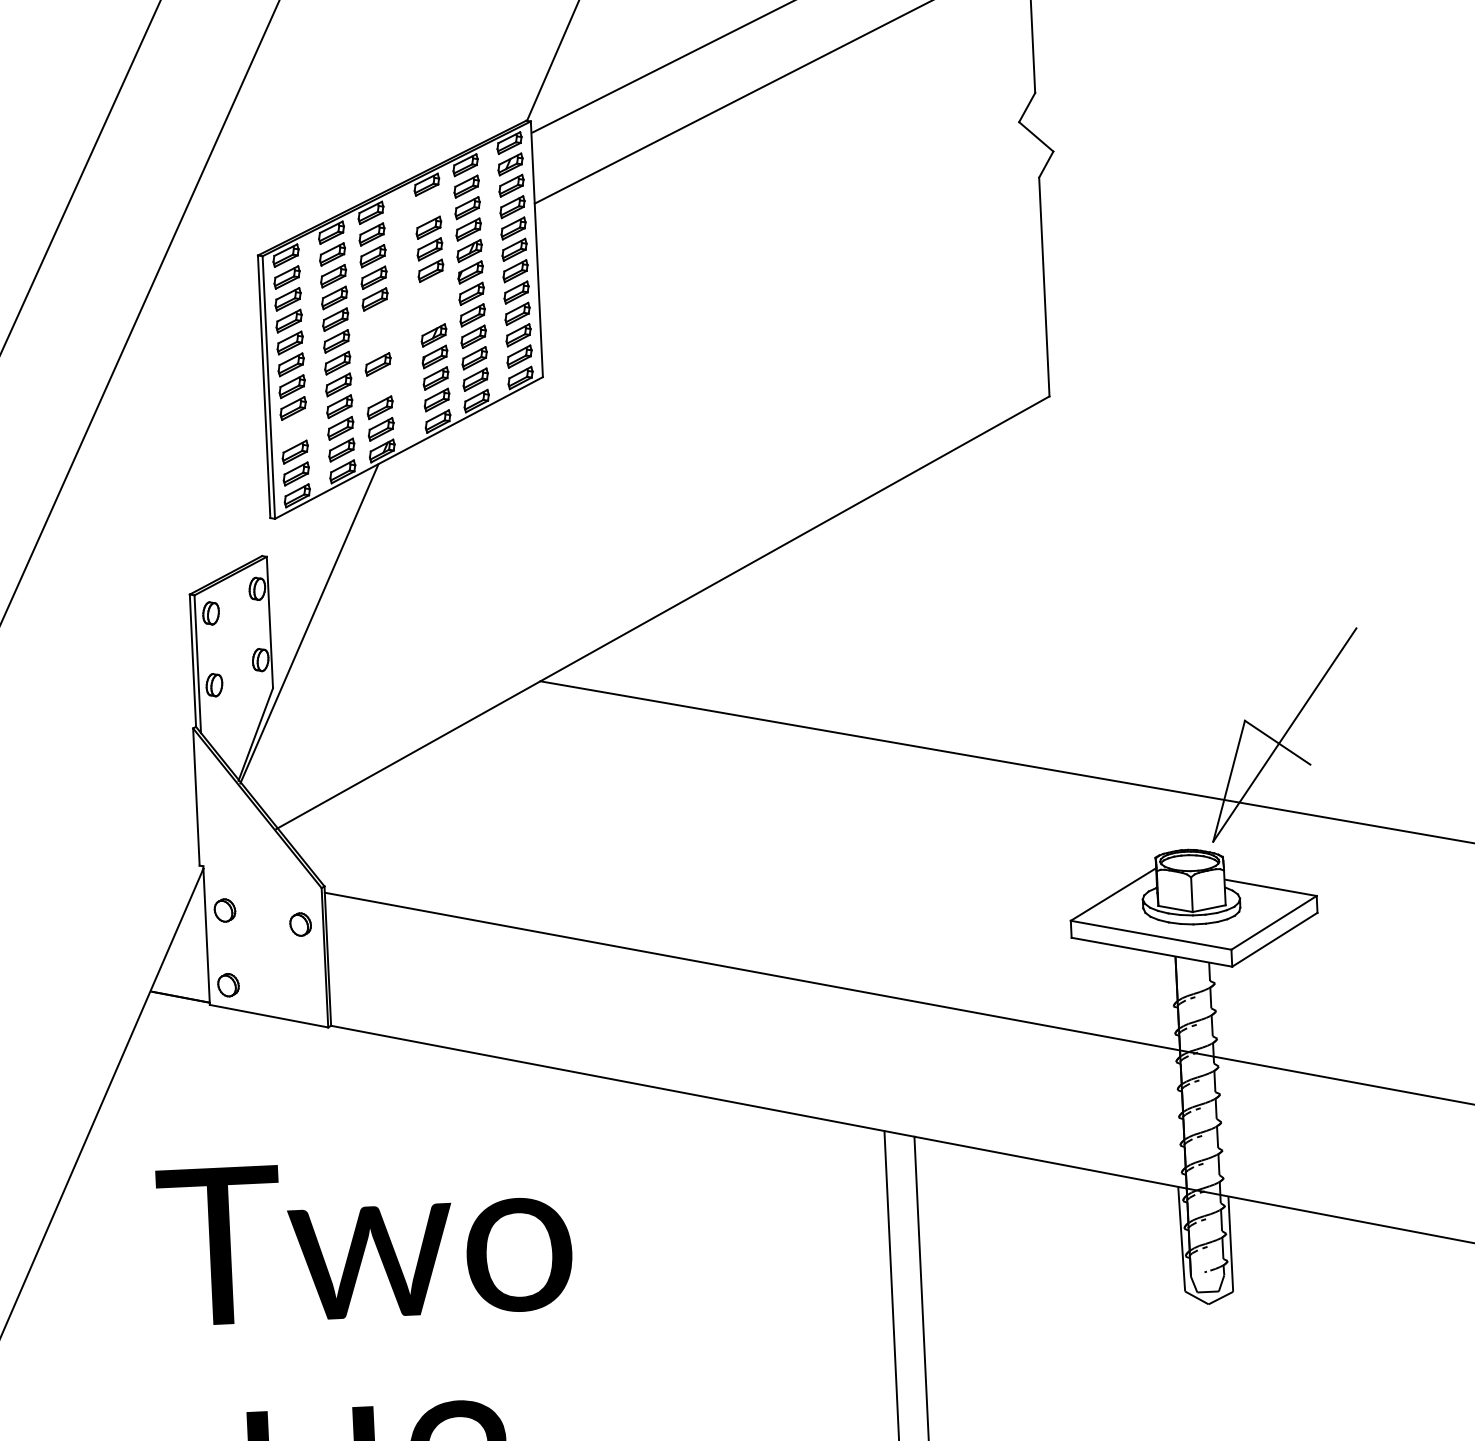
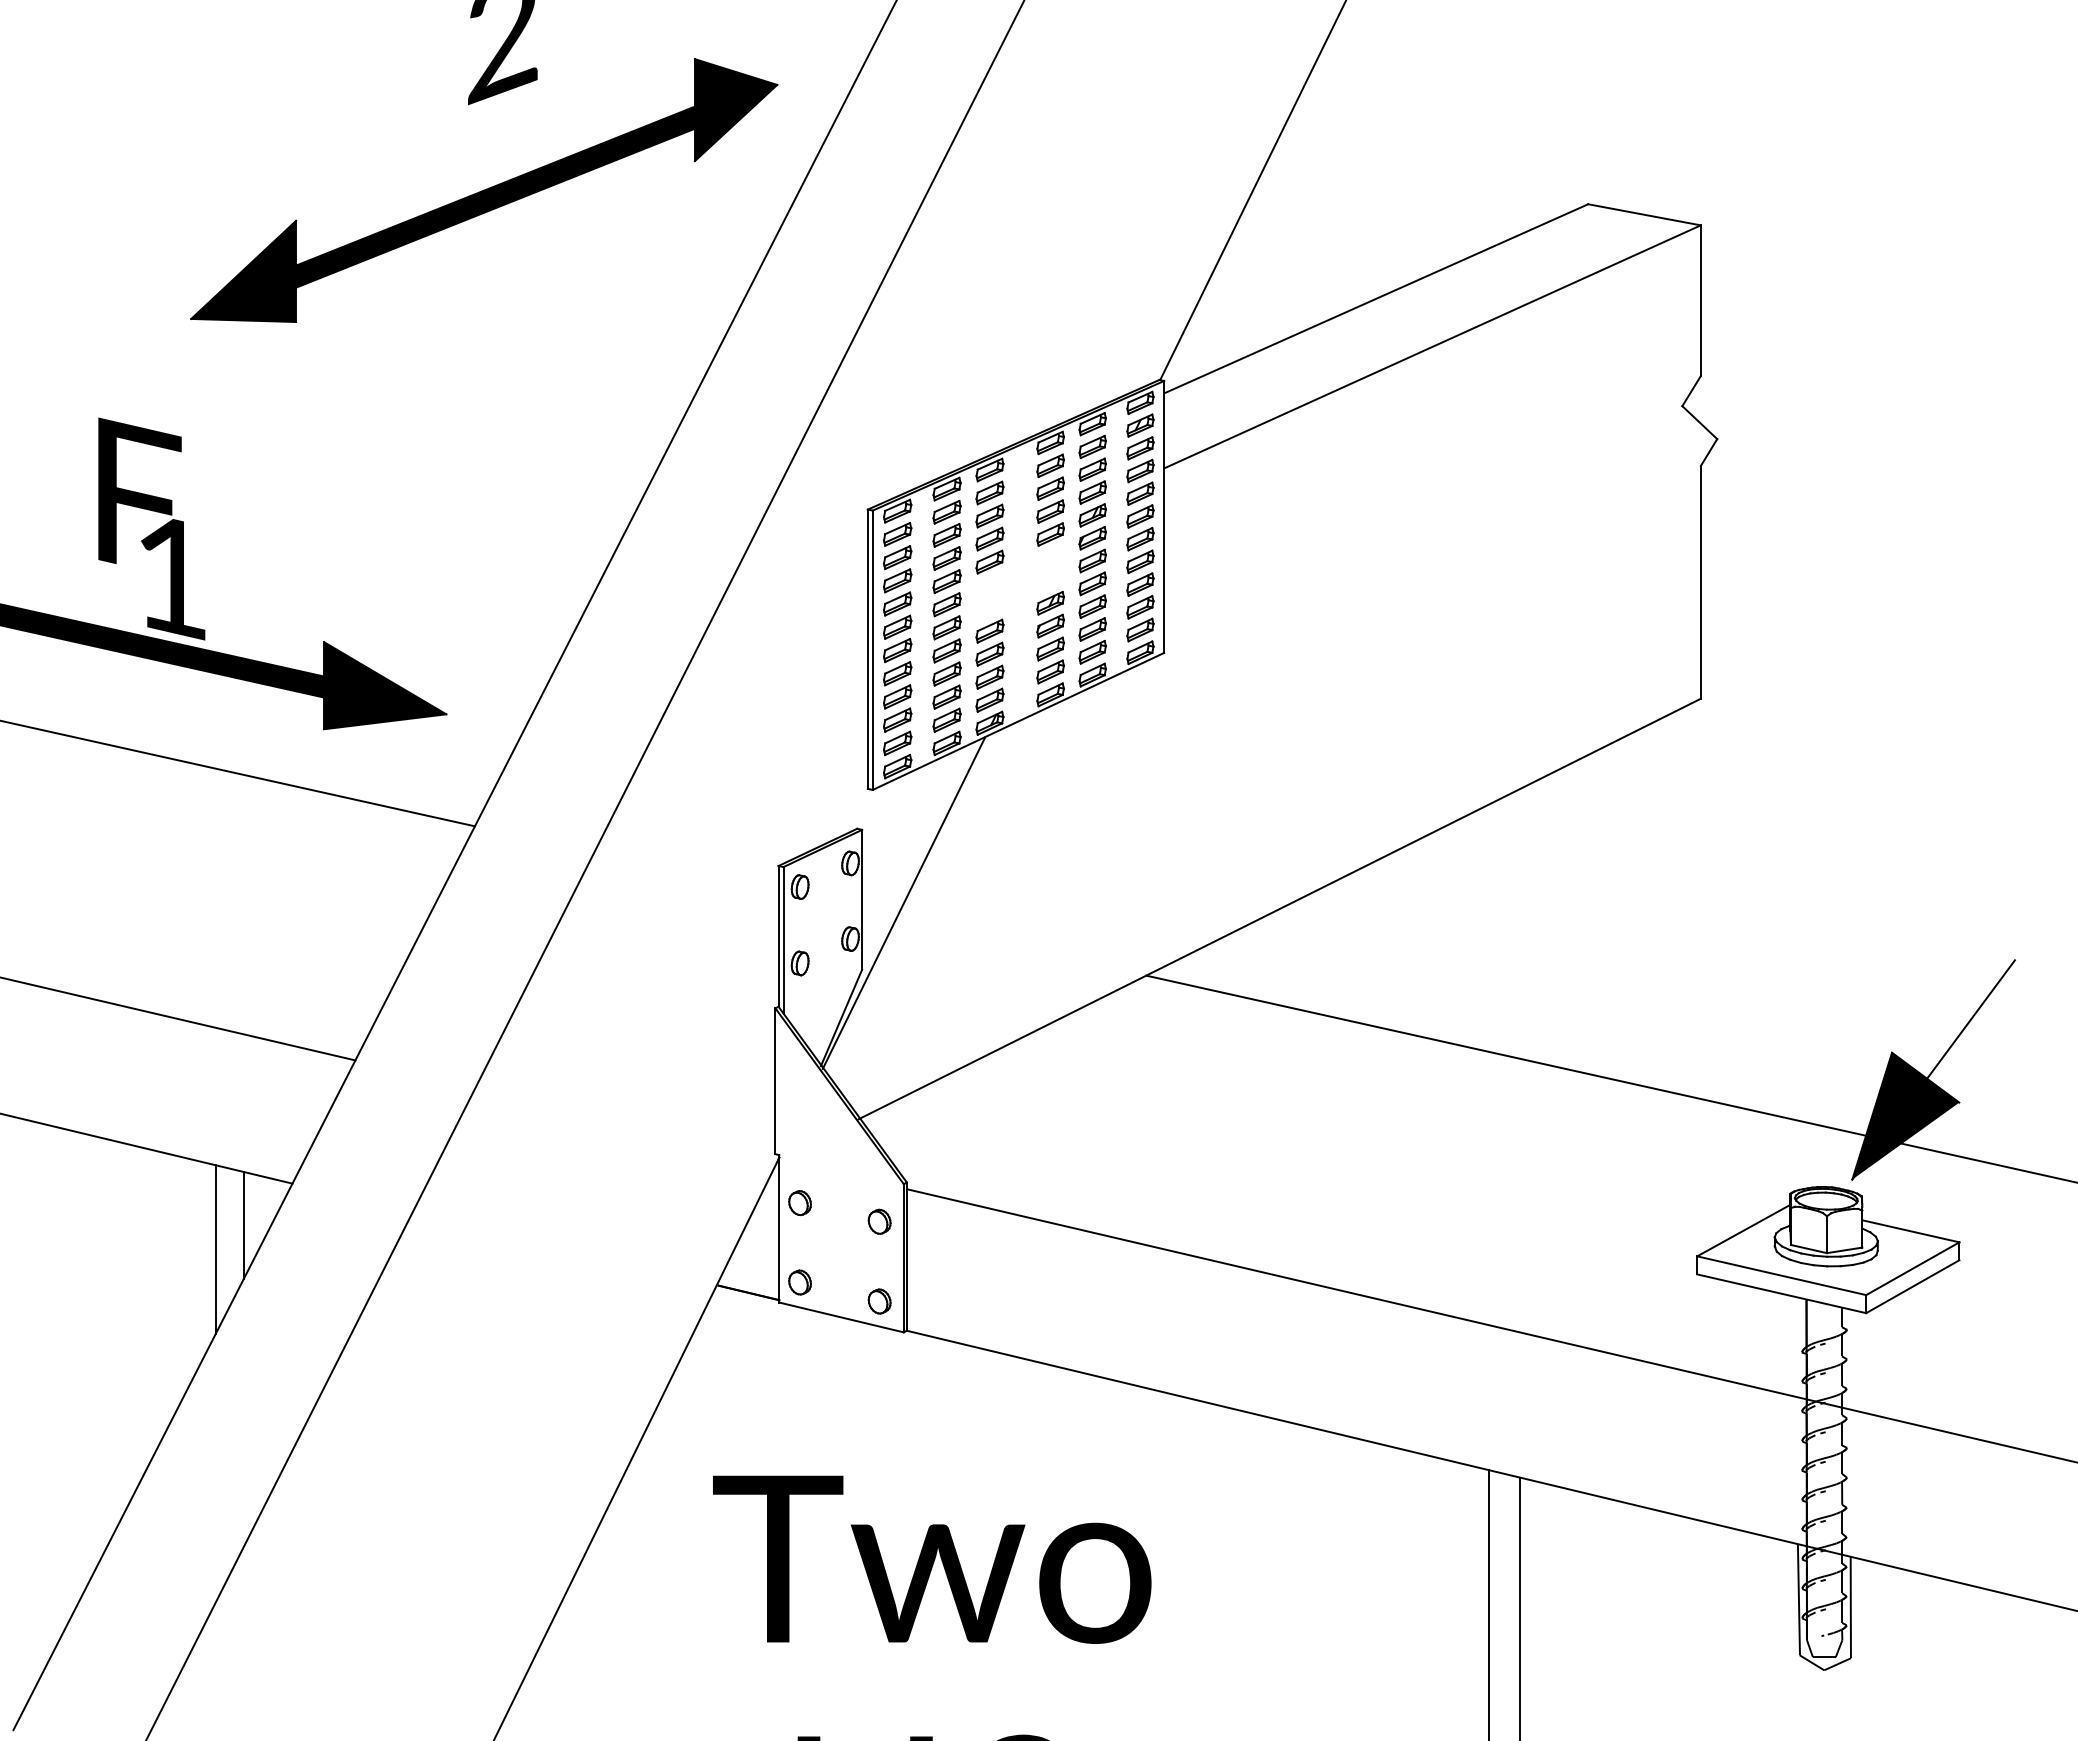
part: (427, 205) -> (1050, 465), added
part: (378, 385) -> (989, 653), added
part: (294, 429) -> (897, 696), added
fill: (1260, 779) -> (1905, 1115), added
part: (304, 999) -> (879, 1301), added

